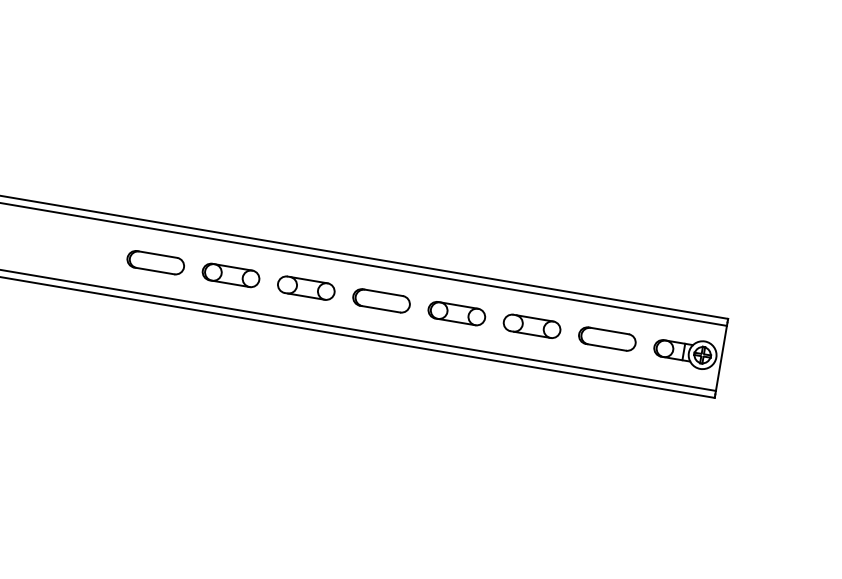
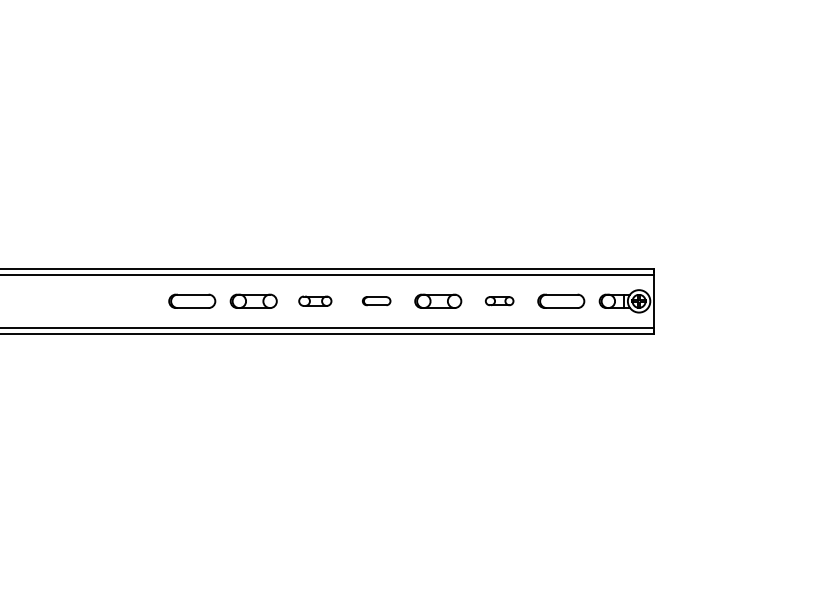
part: (306, 287) -> (315, 300), size x0.7
part: (381, 299) -> (376, 300), size x0.6
part: (531, 325) -> (499, 300), size x0.6

